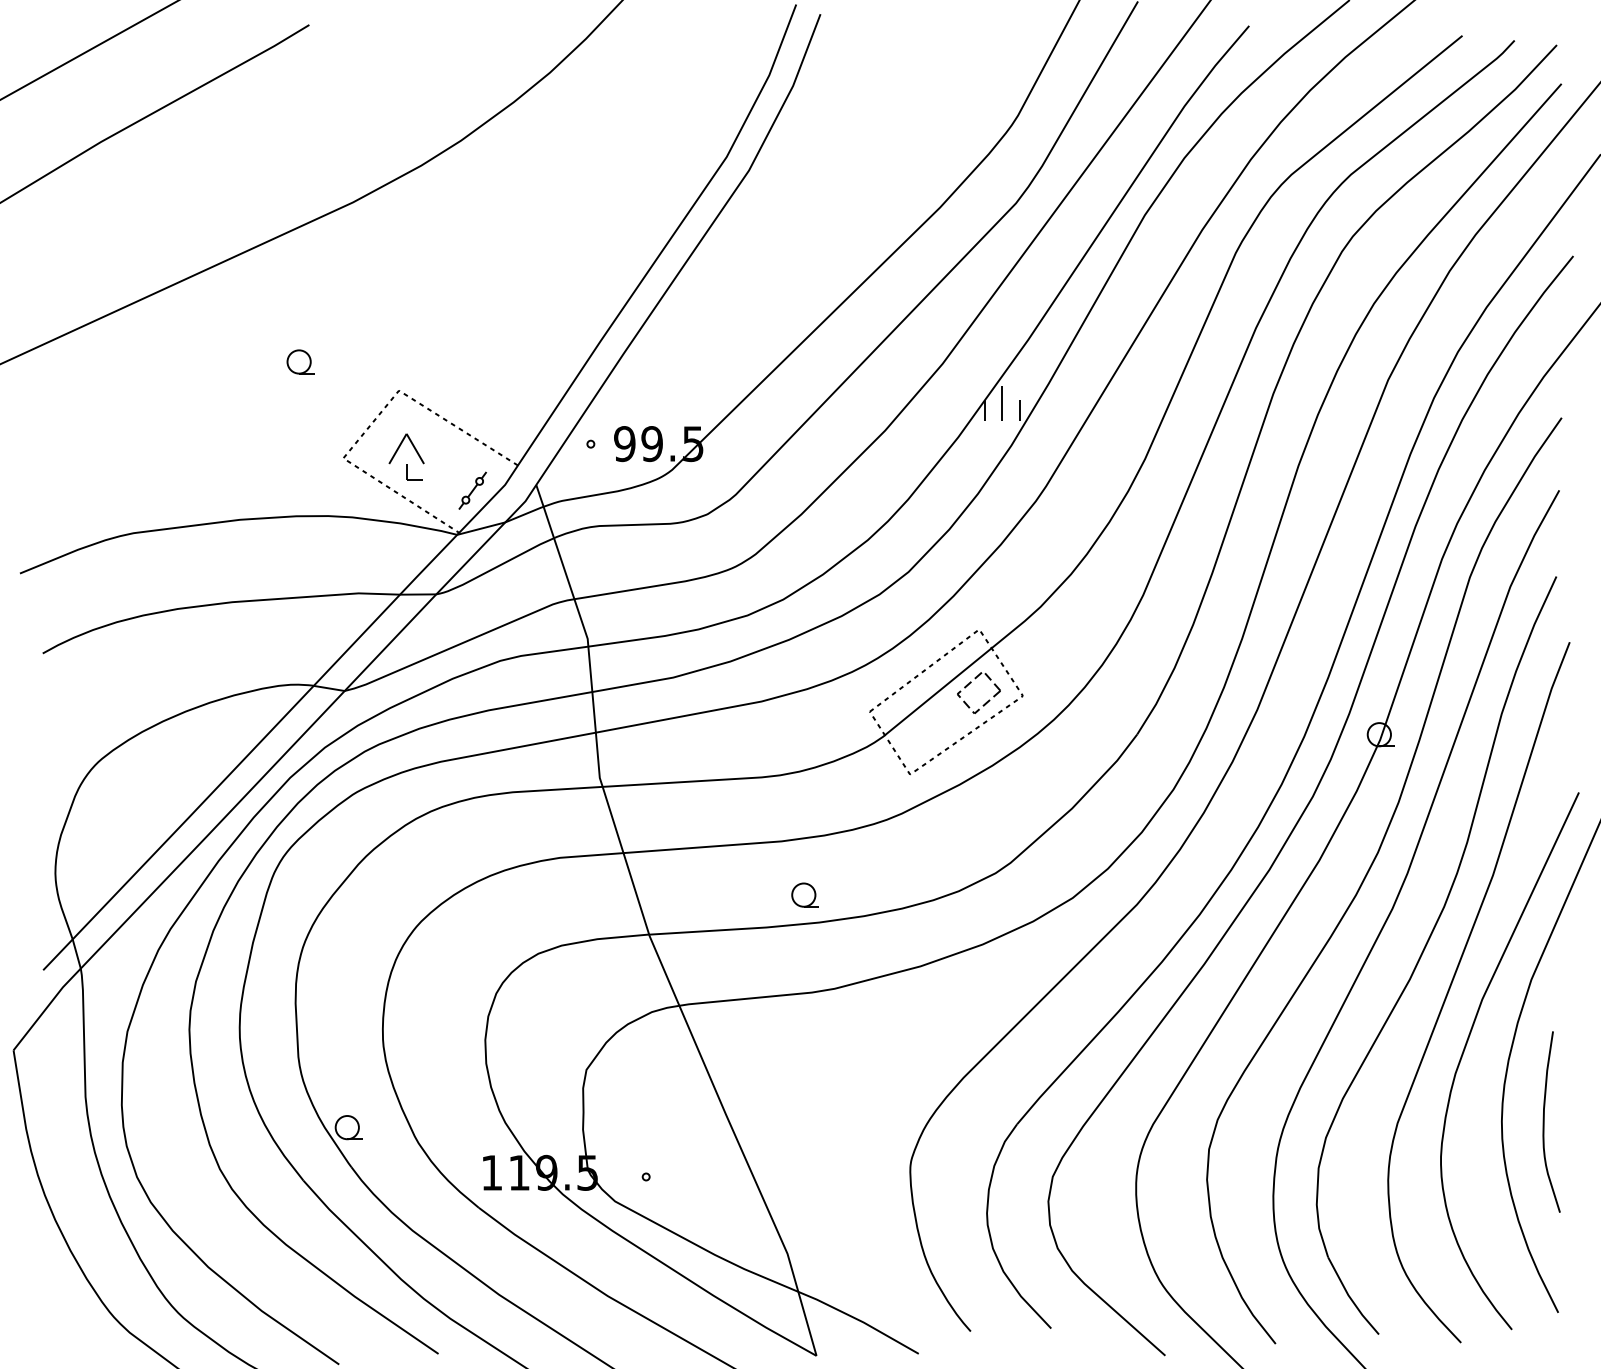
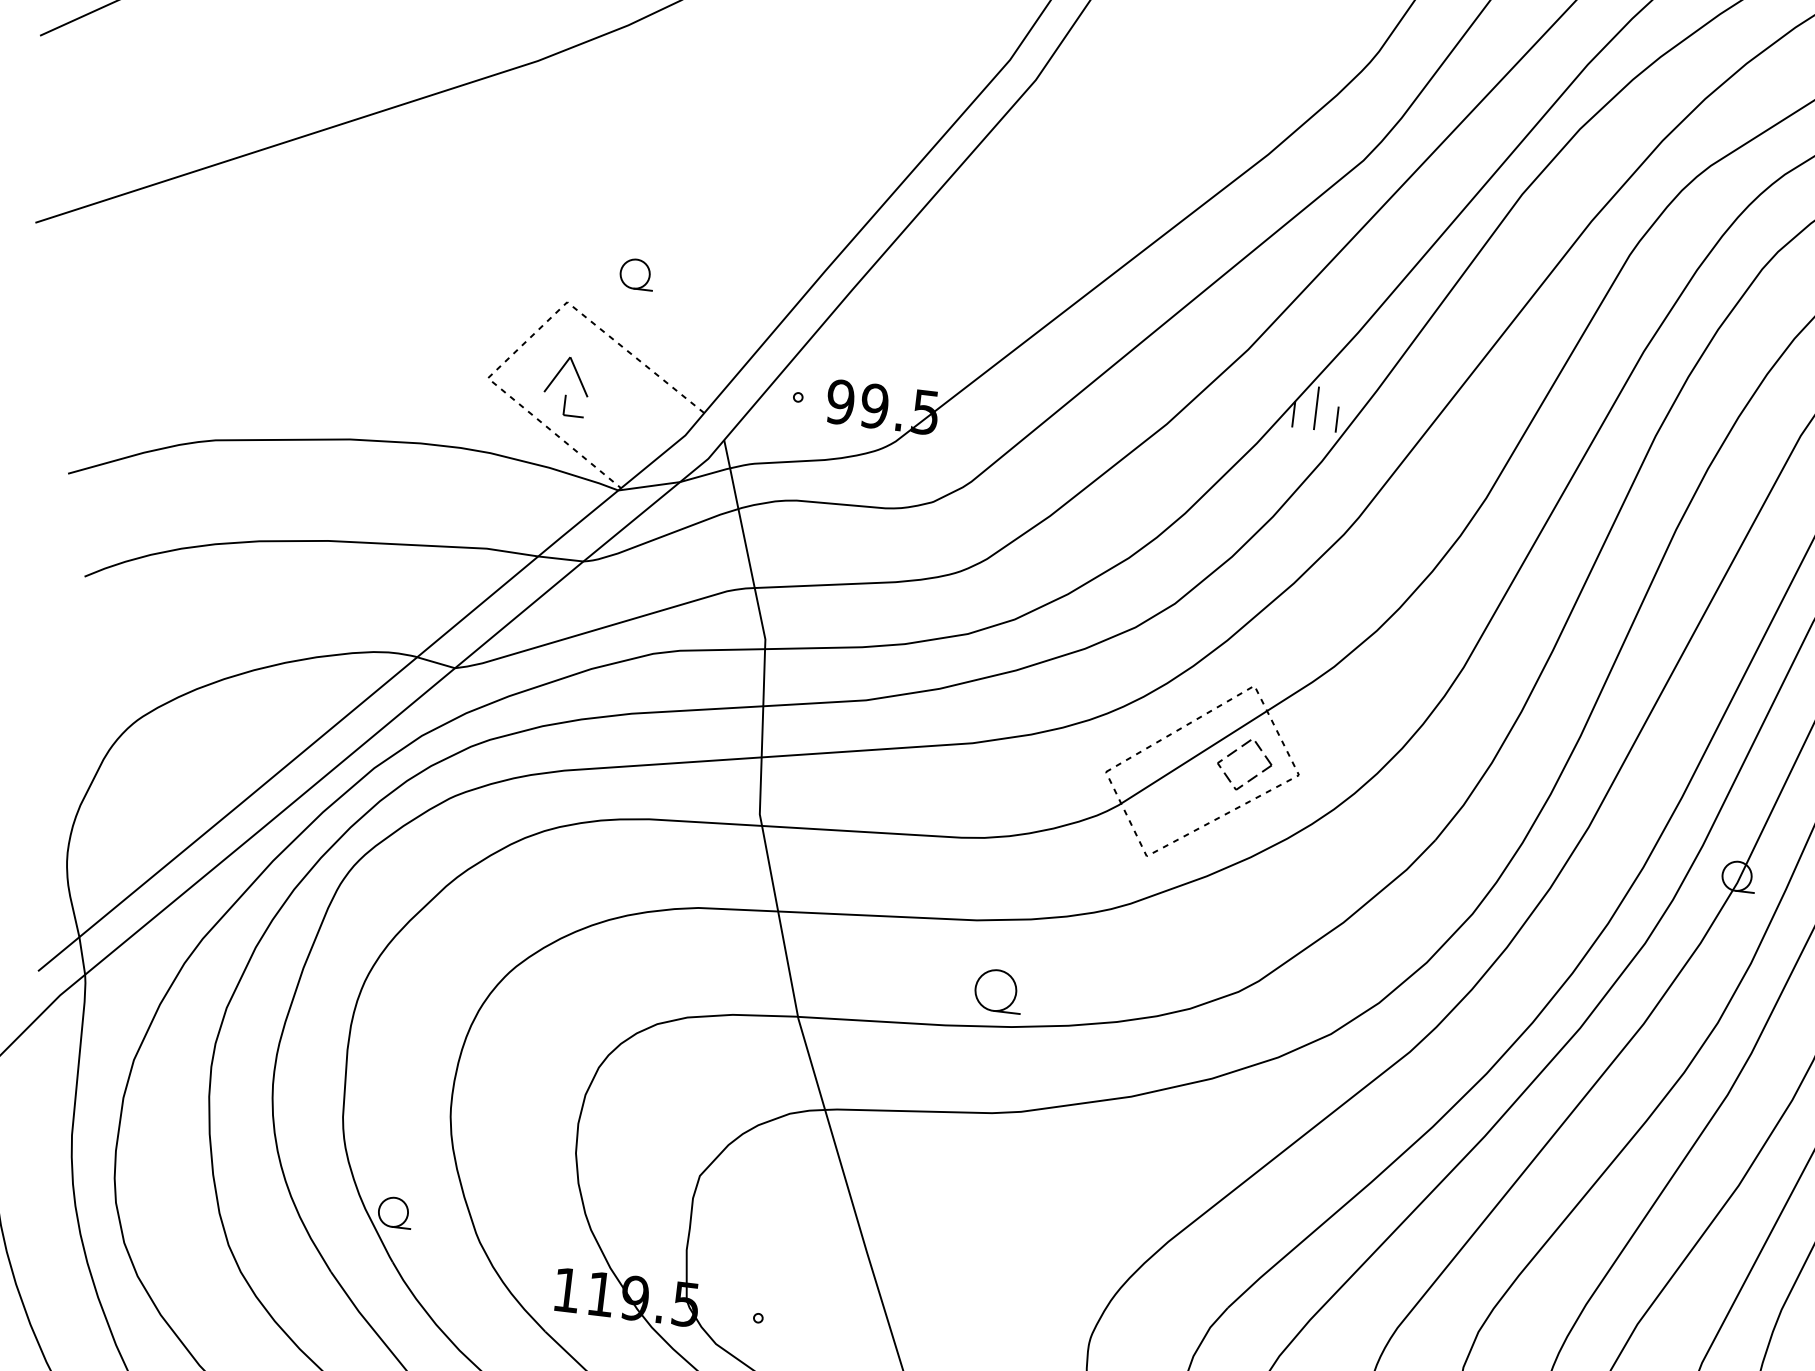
part: (300, 361) -> (636, 273), moved
part: (472, 490) -> (643, 437), removed
part: (804, 894) -> (997, 989), size x1.4

